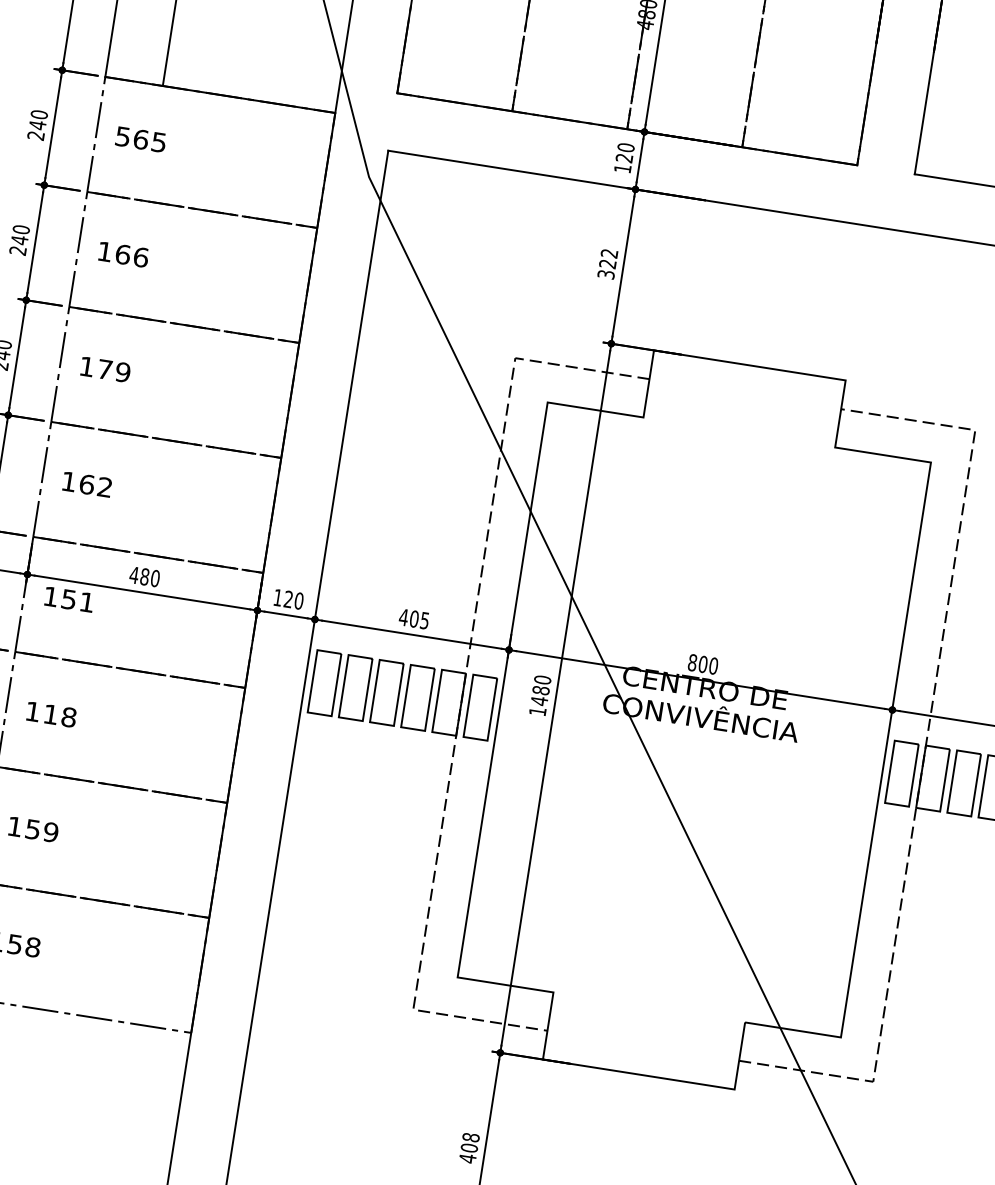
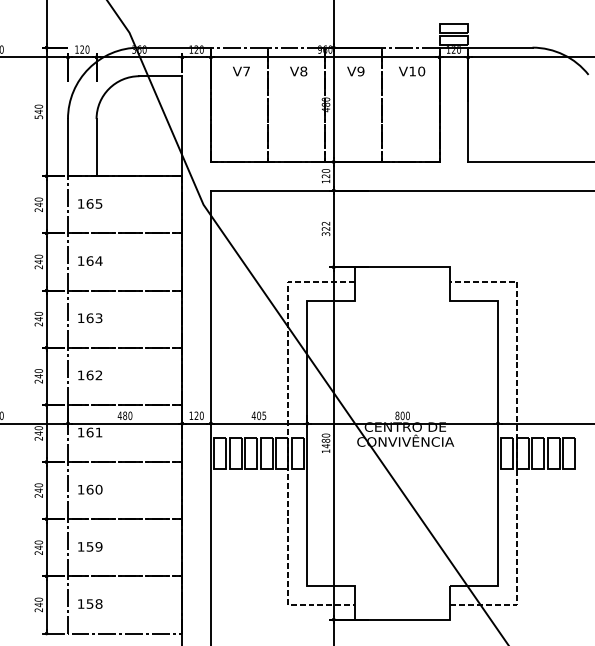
text: (121, 135) -> (80, 203), 565 -> 165
text: (140, 256) -> (98, 260), 166 -> 164
text: (113, 371) -> (94, 318), 179 -> 163
text: (67, 599) -> (89, 432), 151 -> 161
text: (59, 715) -> (94, 489), 118 -> 160

